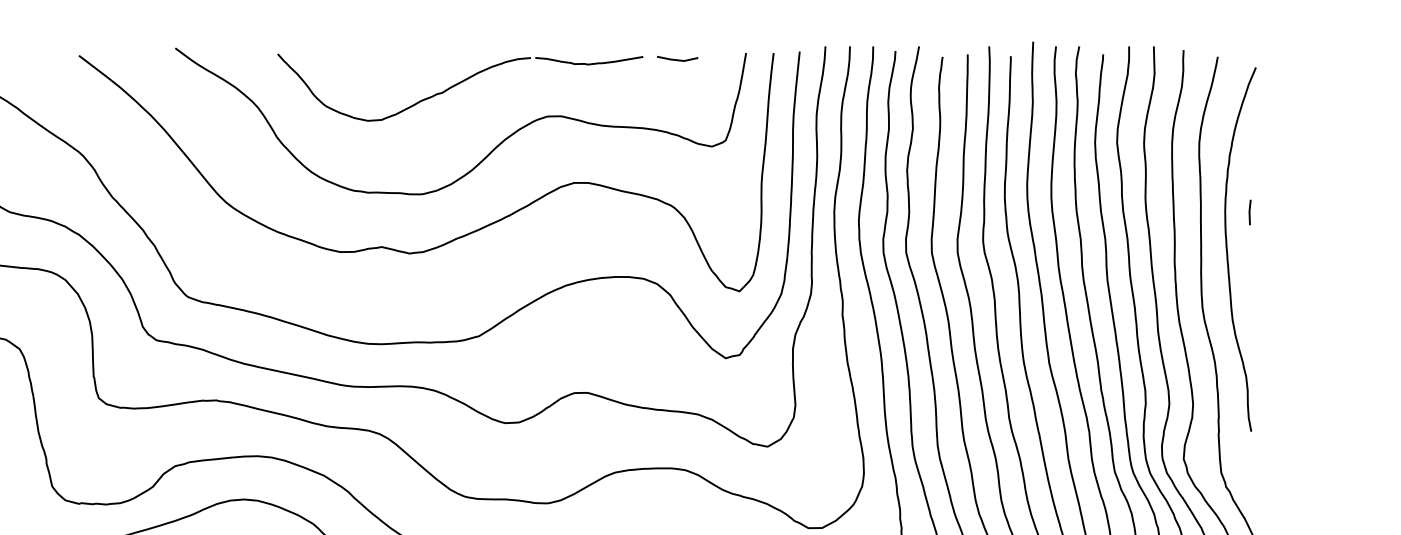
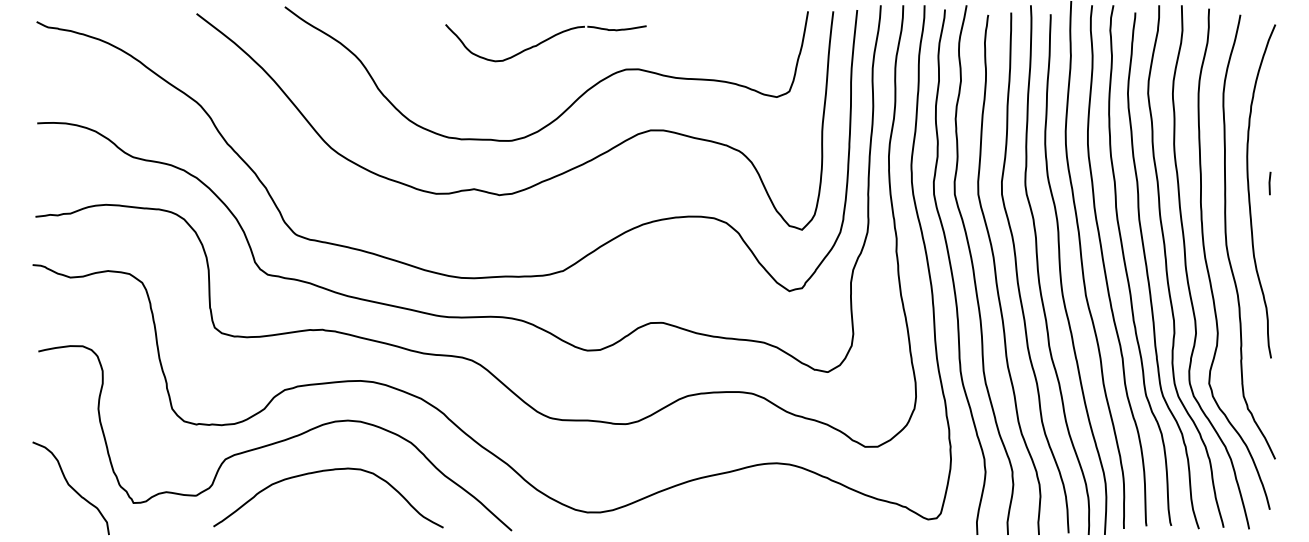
line: (677, 59) -> (745, 17), removed
part: (459, 87) -> (545, 42), size x0.6
line: (1249, 212) -> (1269, 183), moved

